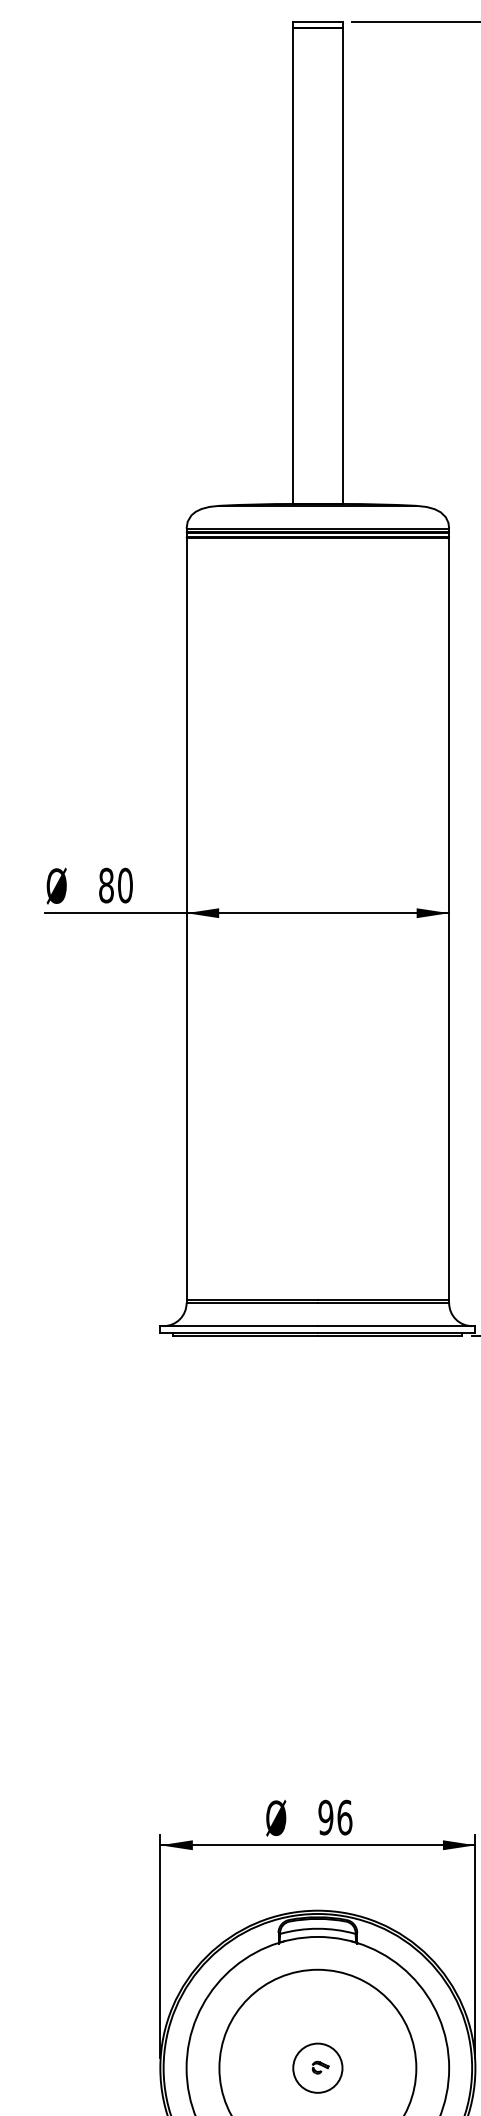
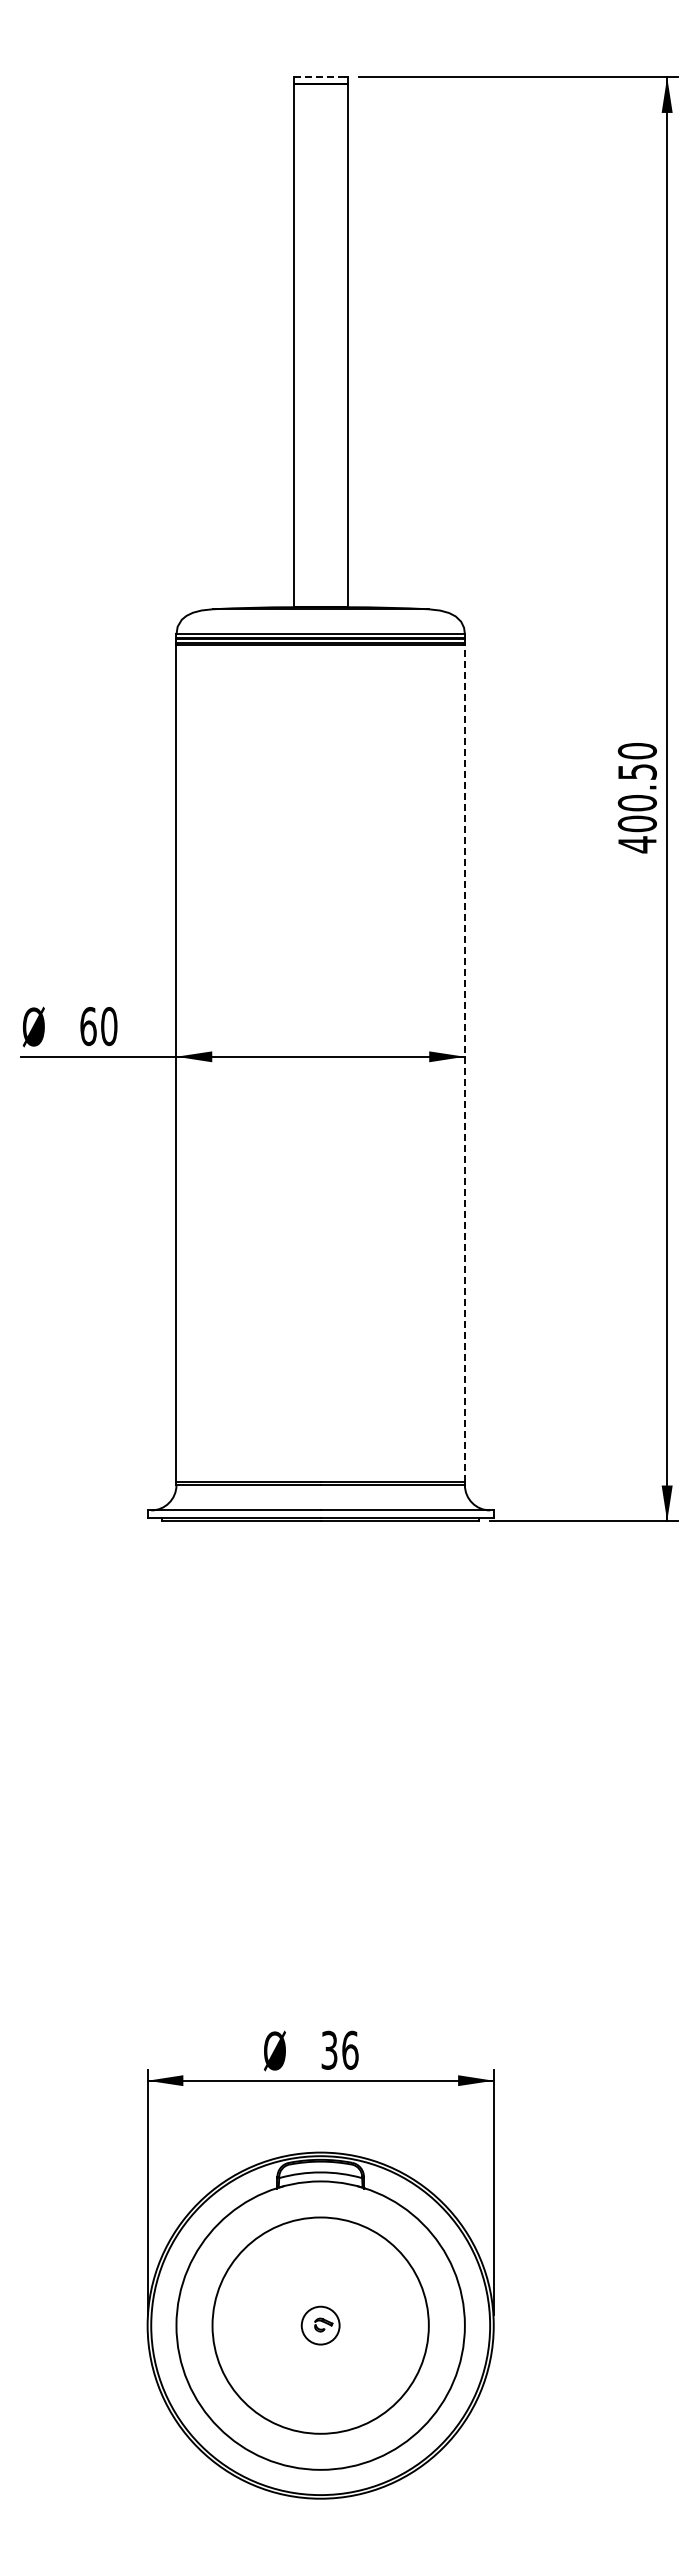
line: (316, 21) -> (319, 77), solid -> dashed
text: (106, 885) -> (88, 1026), 80 -> 60
line: (448, 918) -> (464, 1062), solid -> dashed
text: (325, 1816) -> (329, 2049), 96 -> 36
circle: (317, 2068) -> (320, 2325), size x0.7

